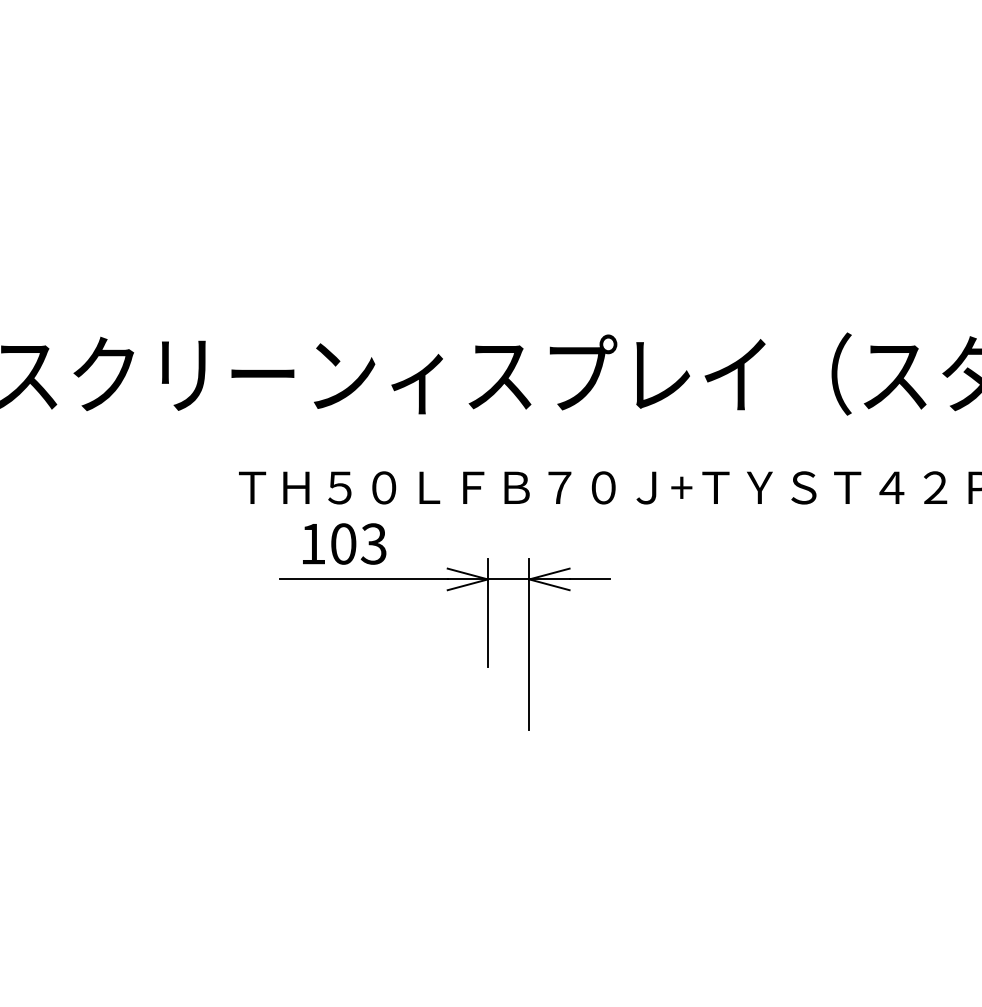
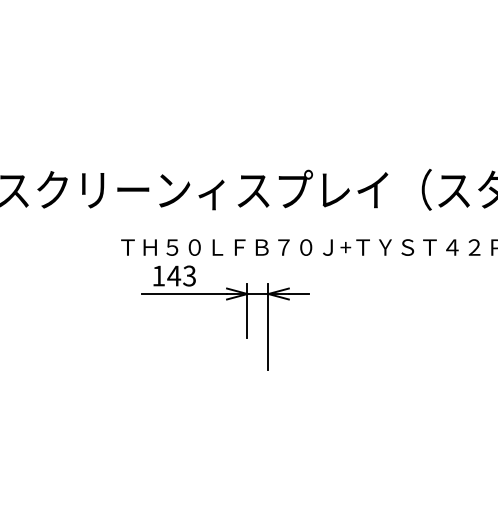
text: (344, 542) -> (174, 275), 103 -> 143

